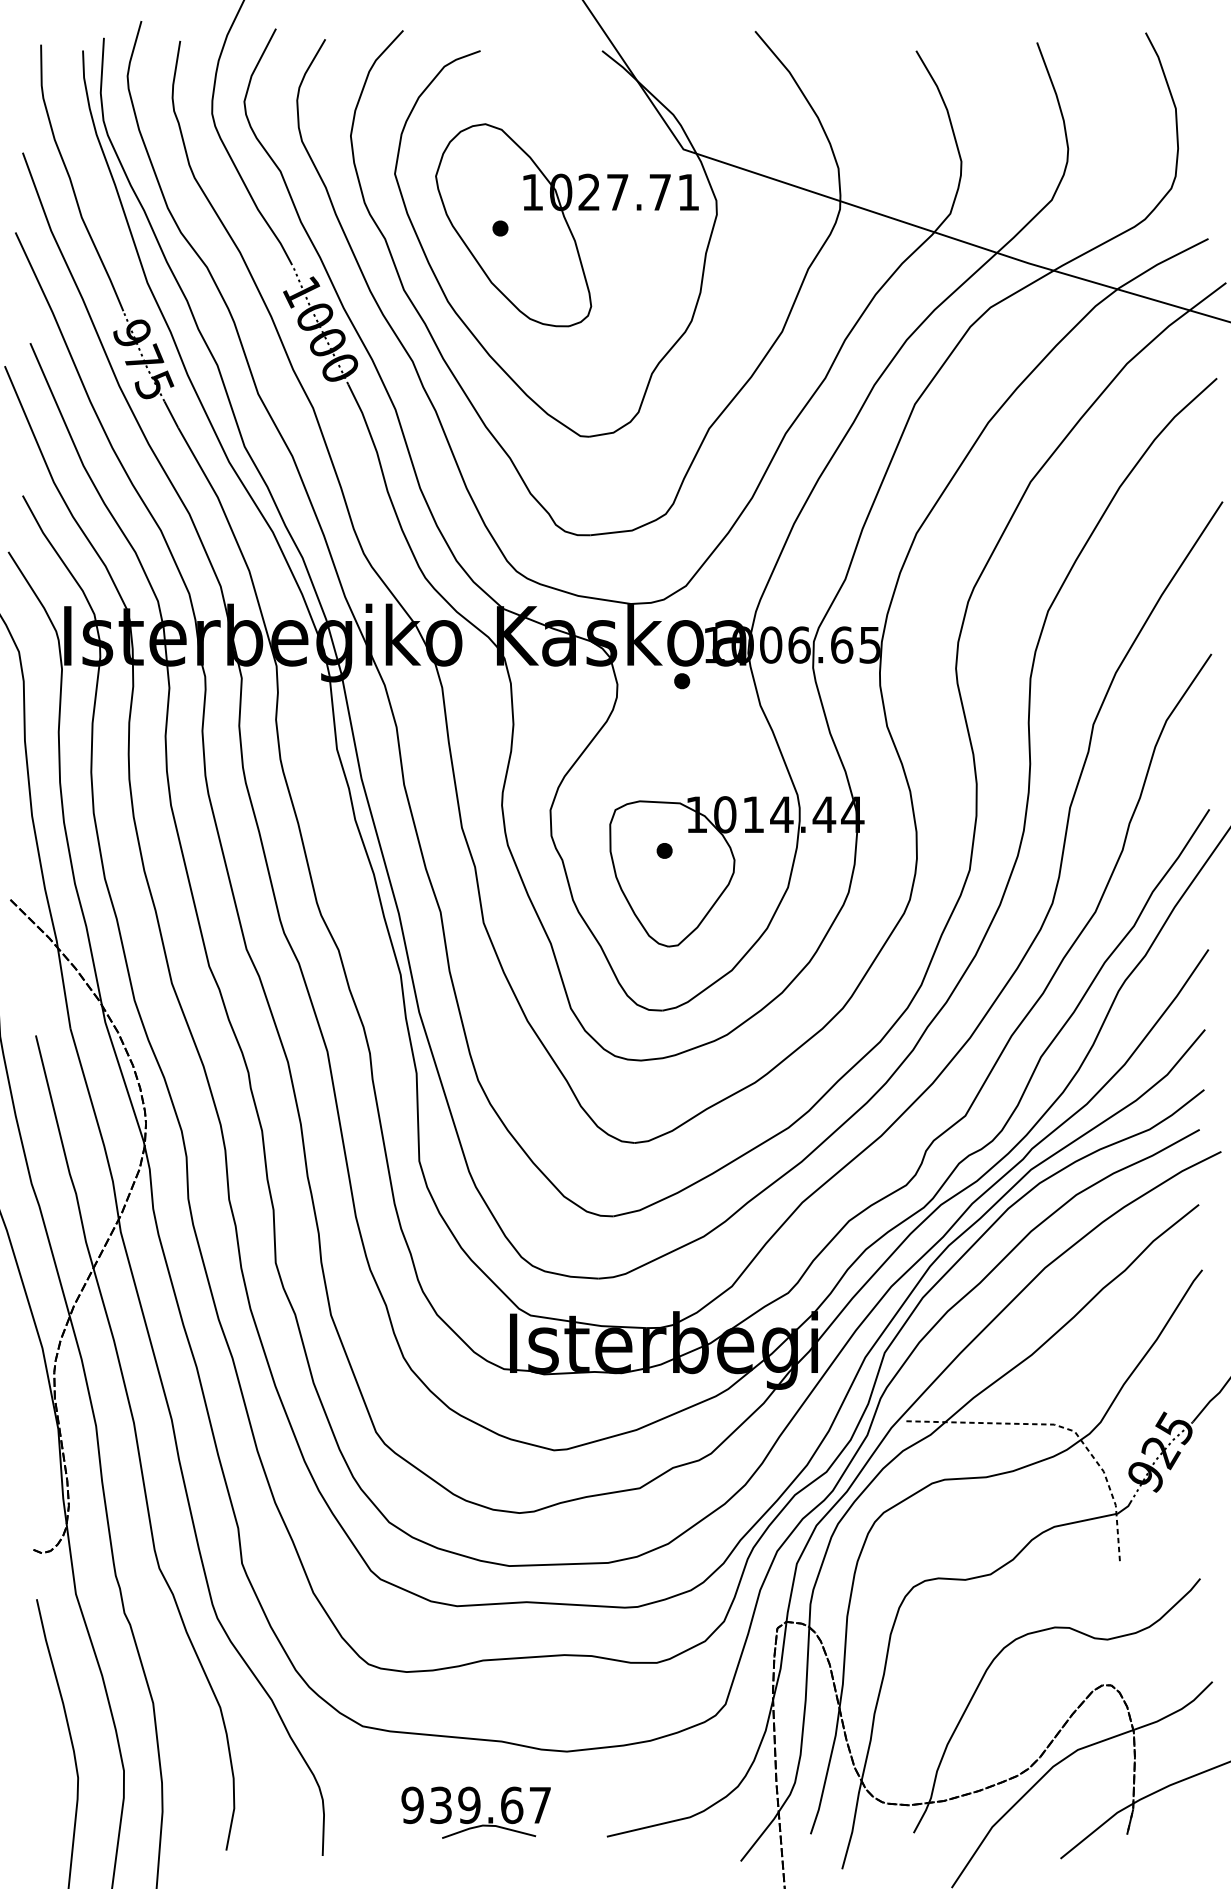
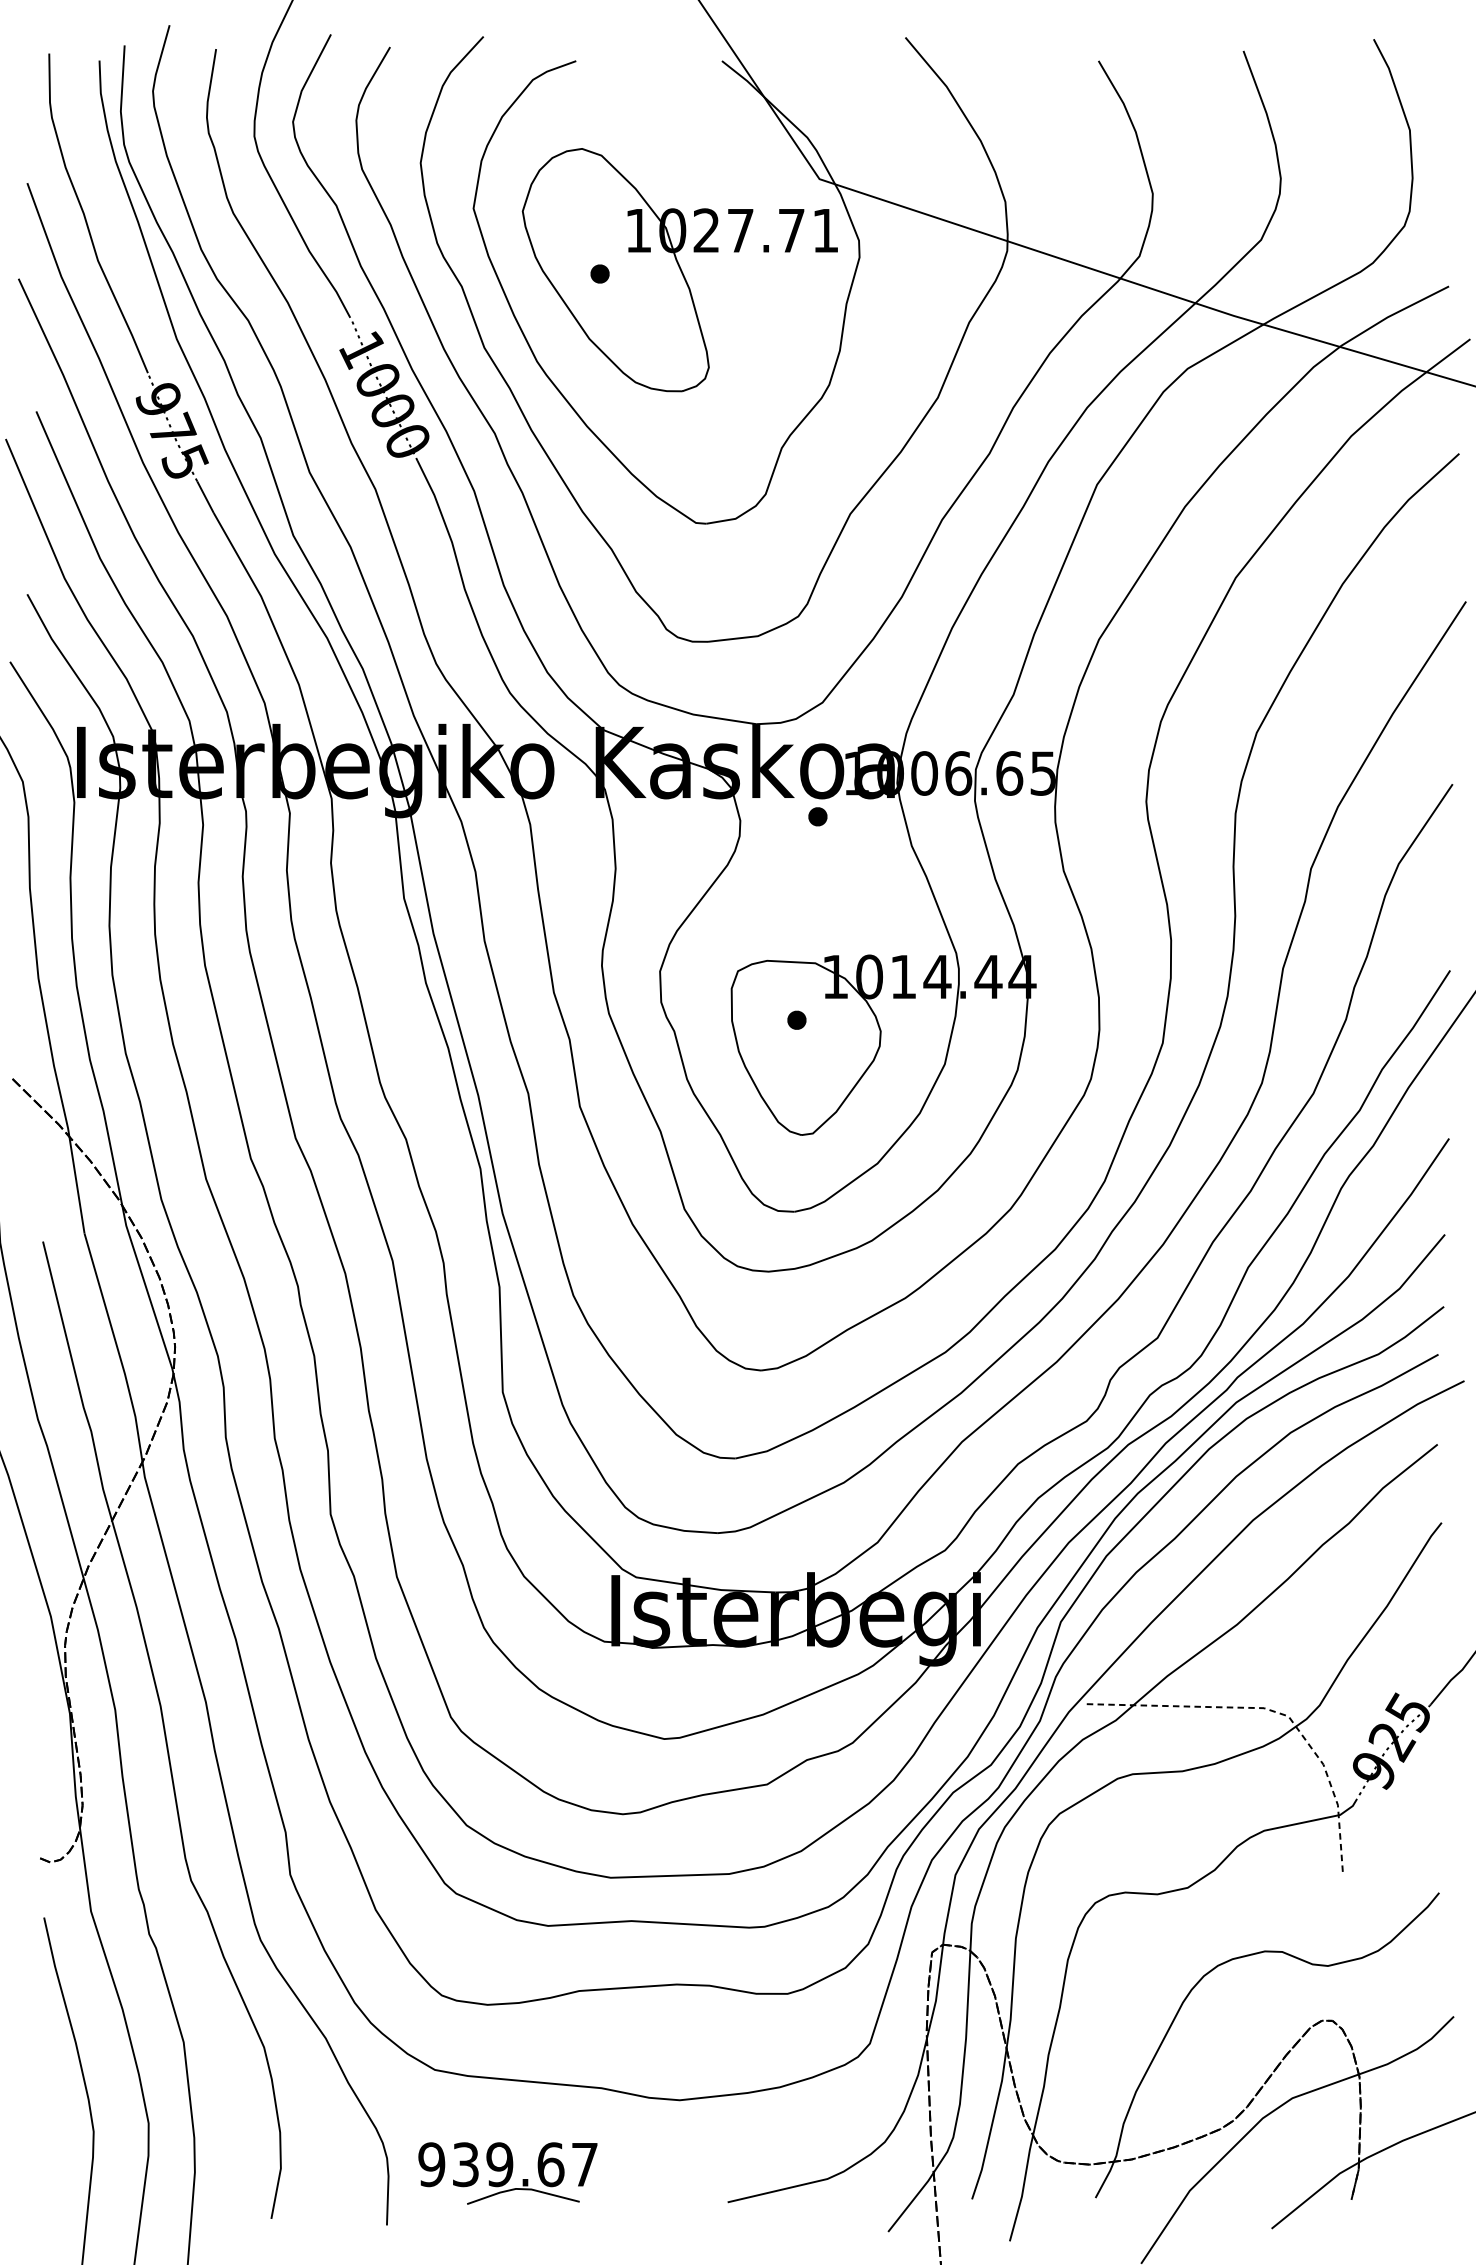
part: (475, 1812) -> (507, 2173), moved

